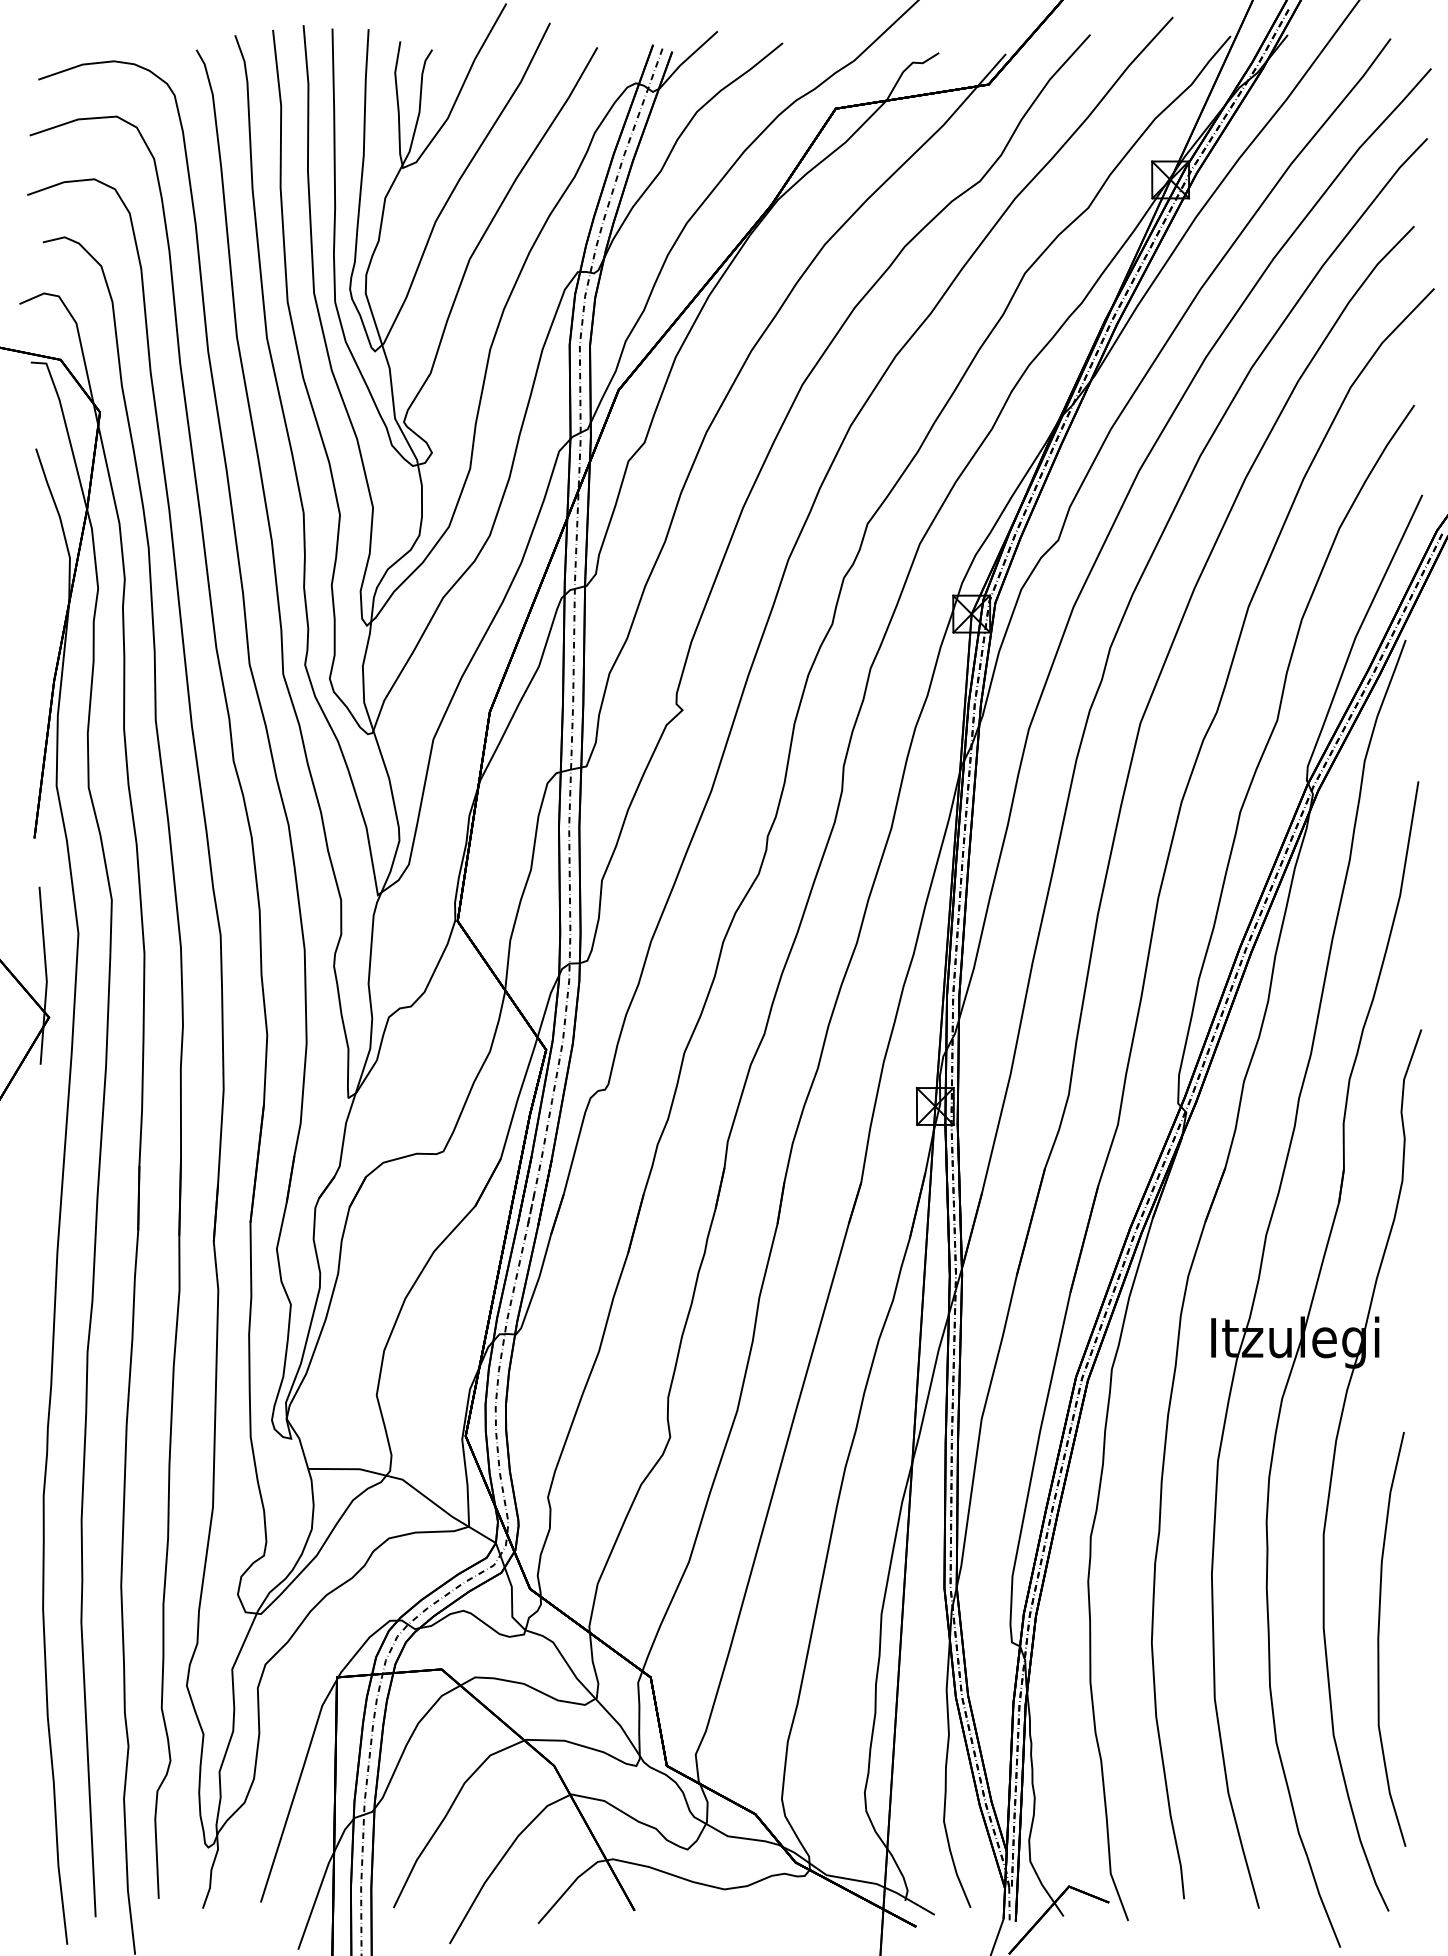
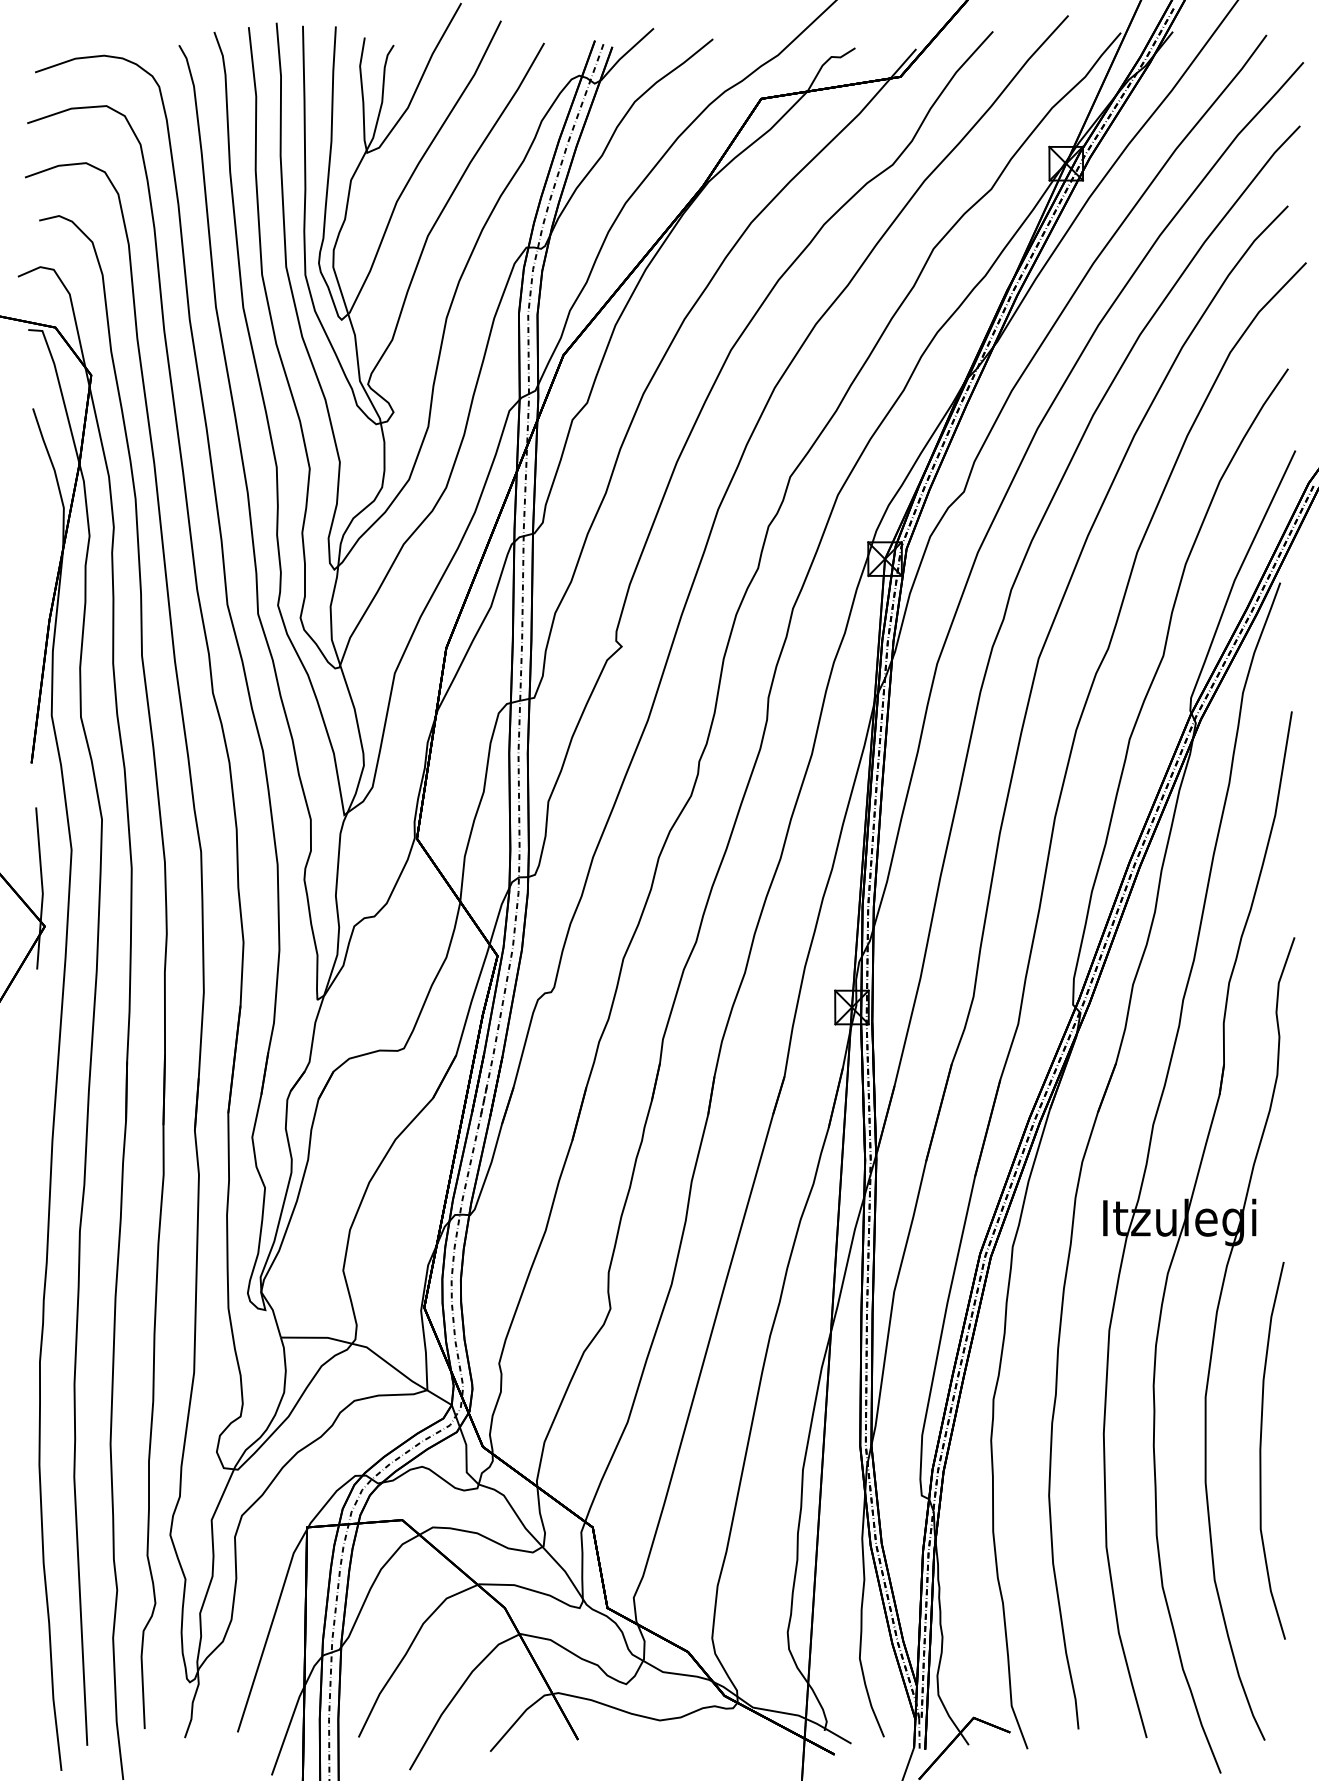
curve: (1379, 1639) -> (1261, 1450), moved

